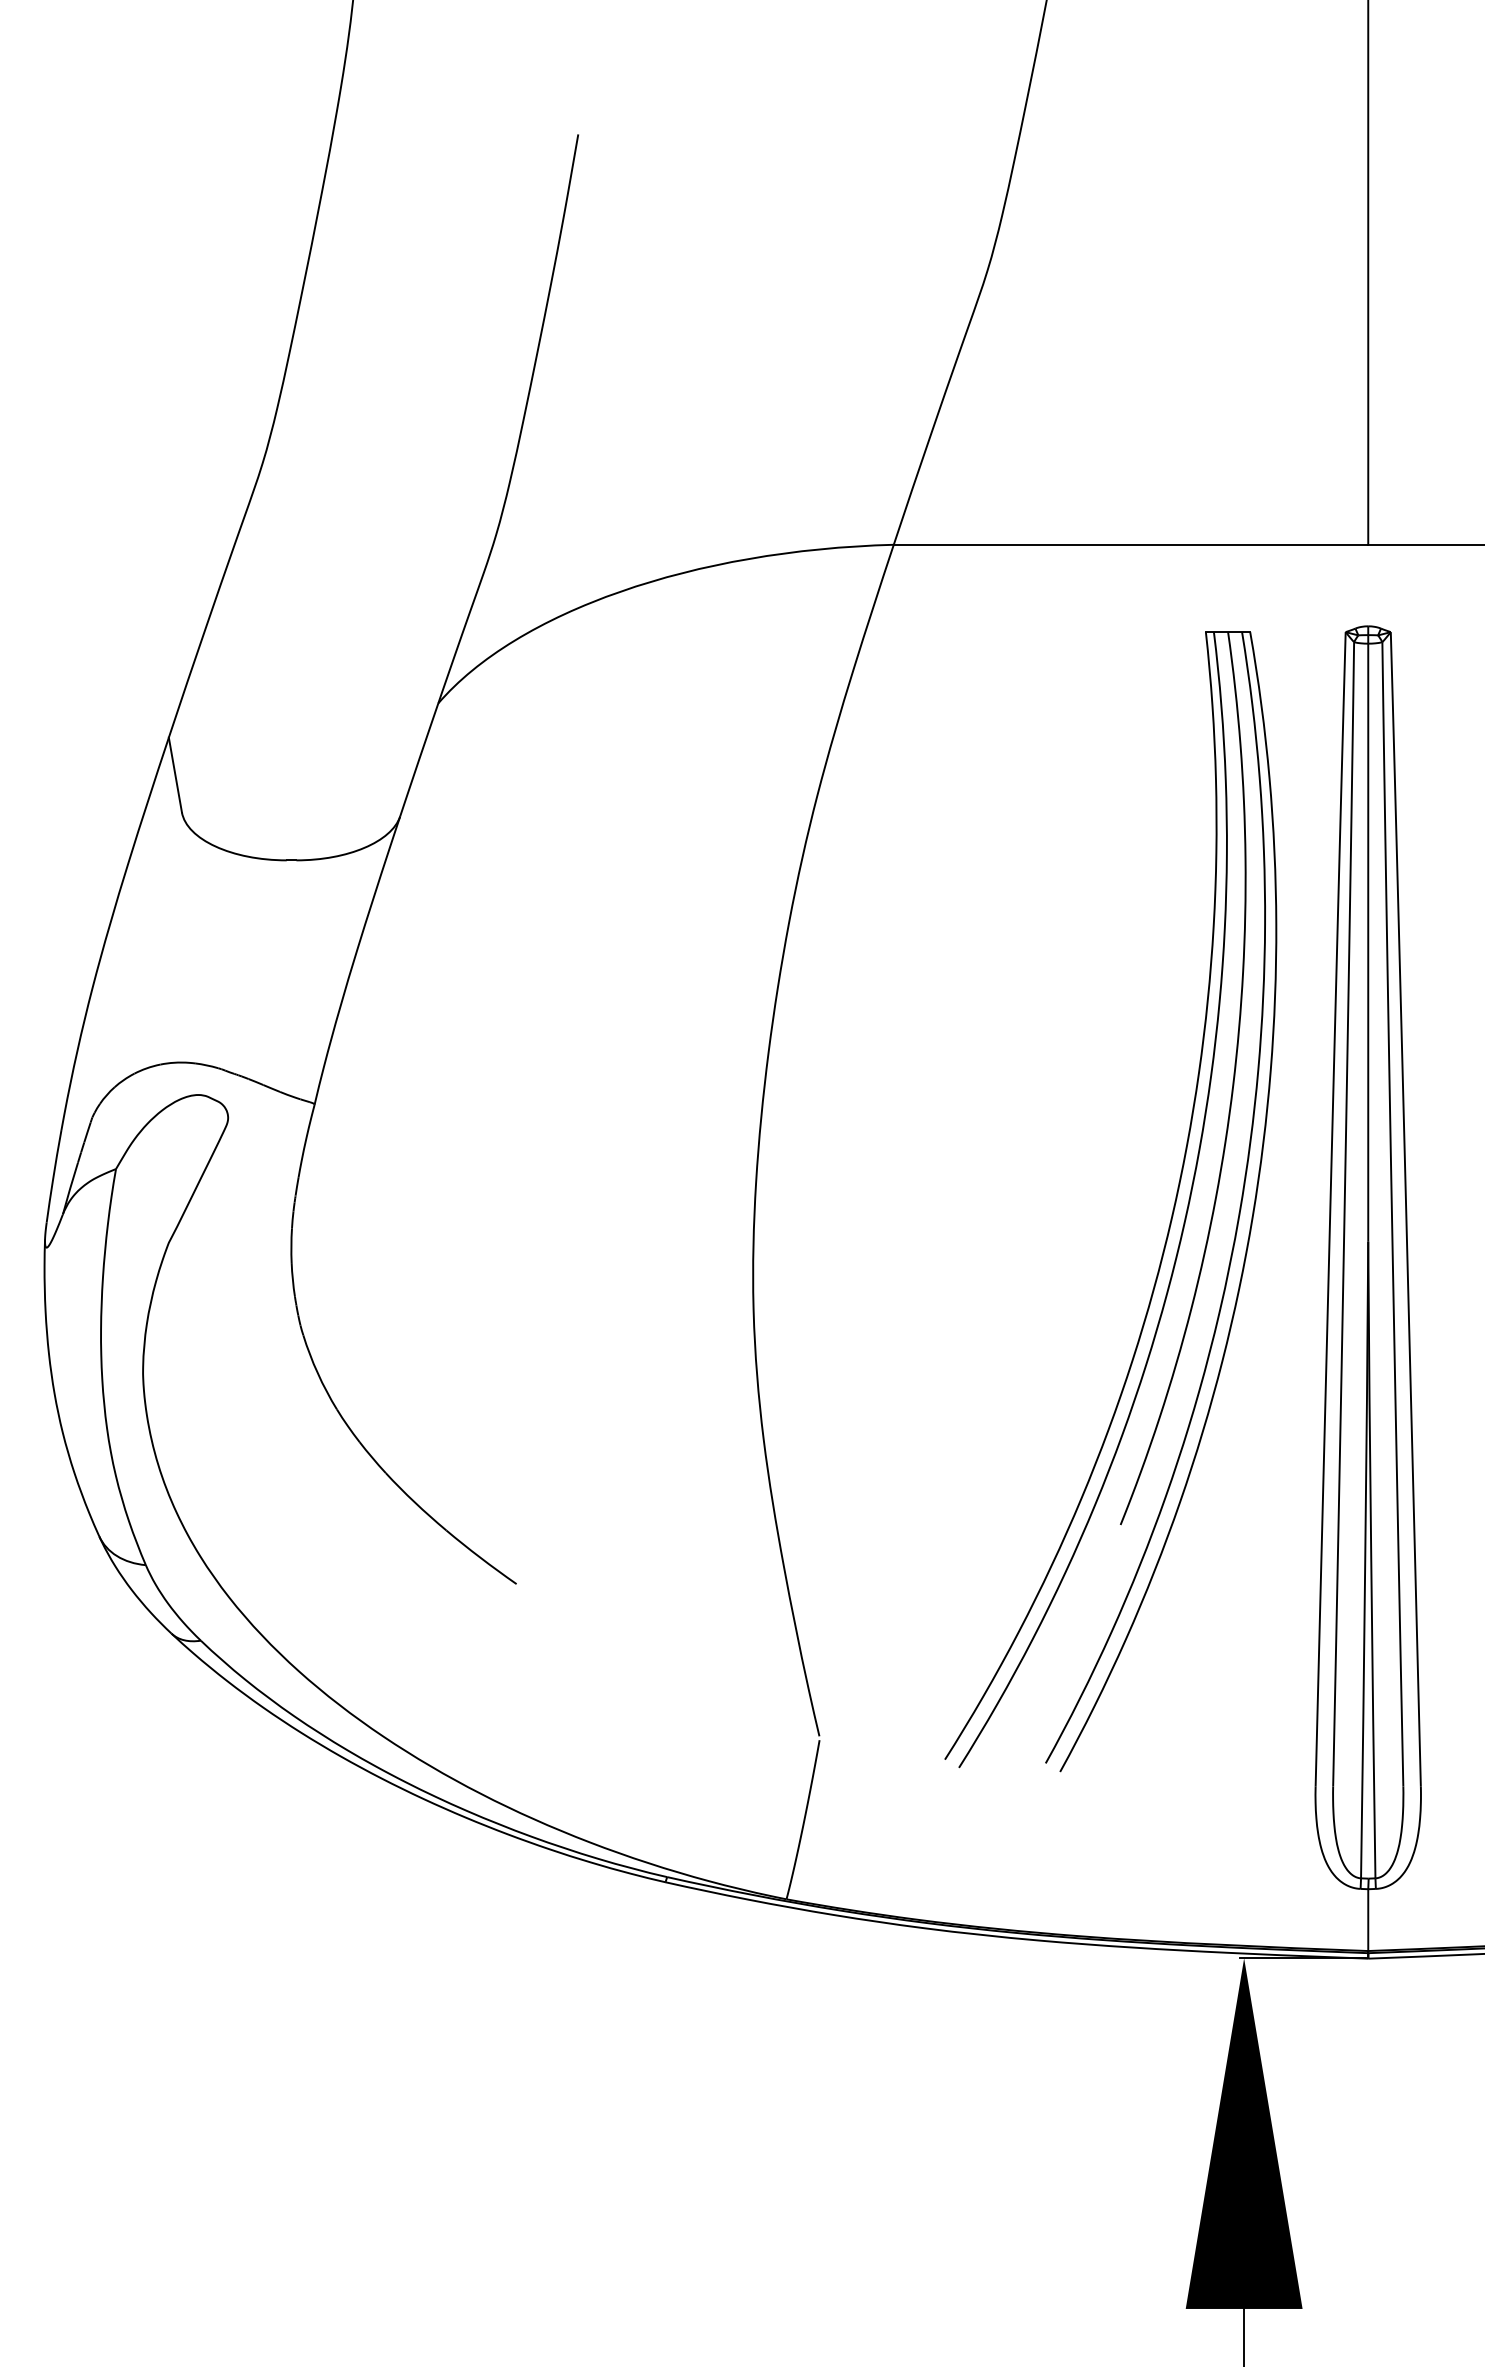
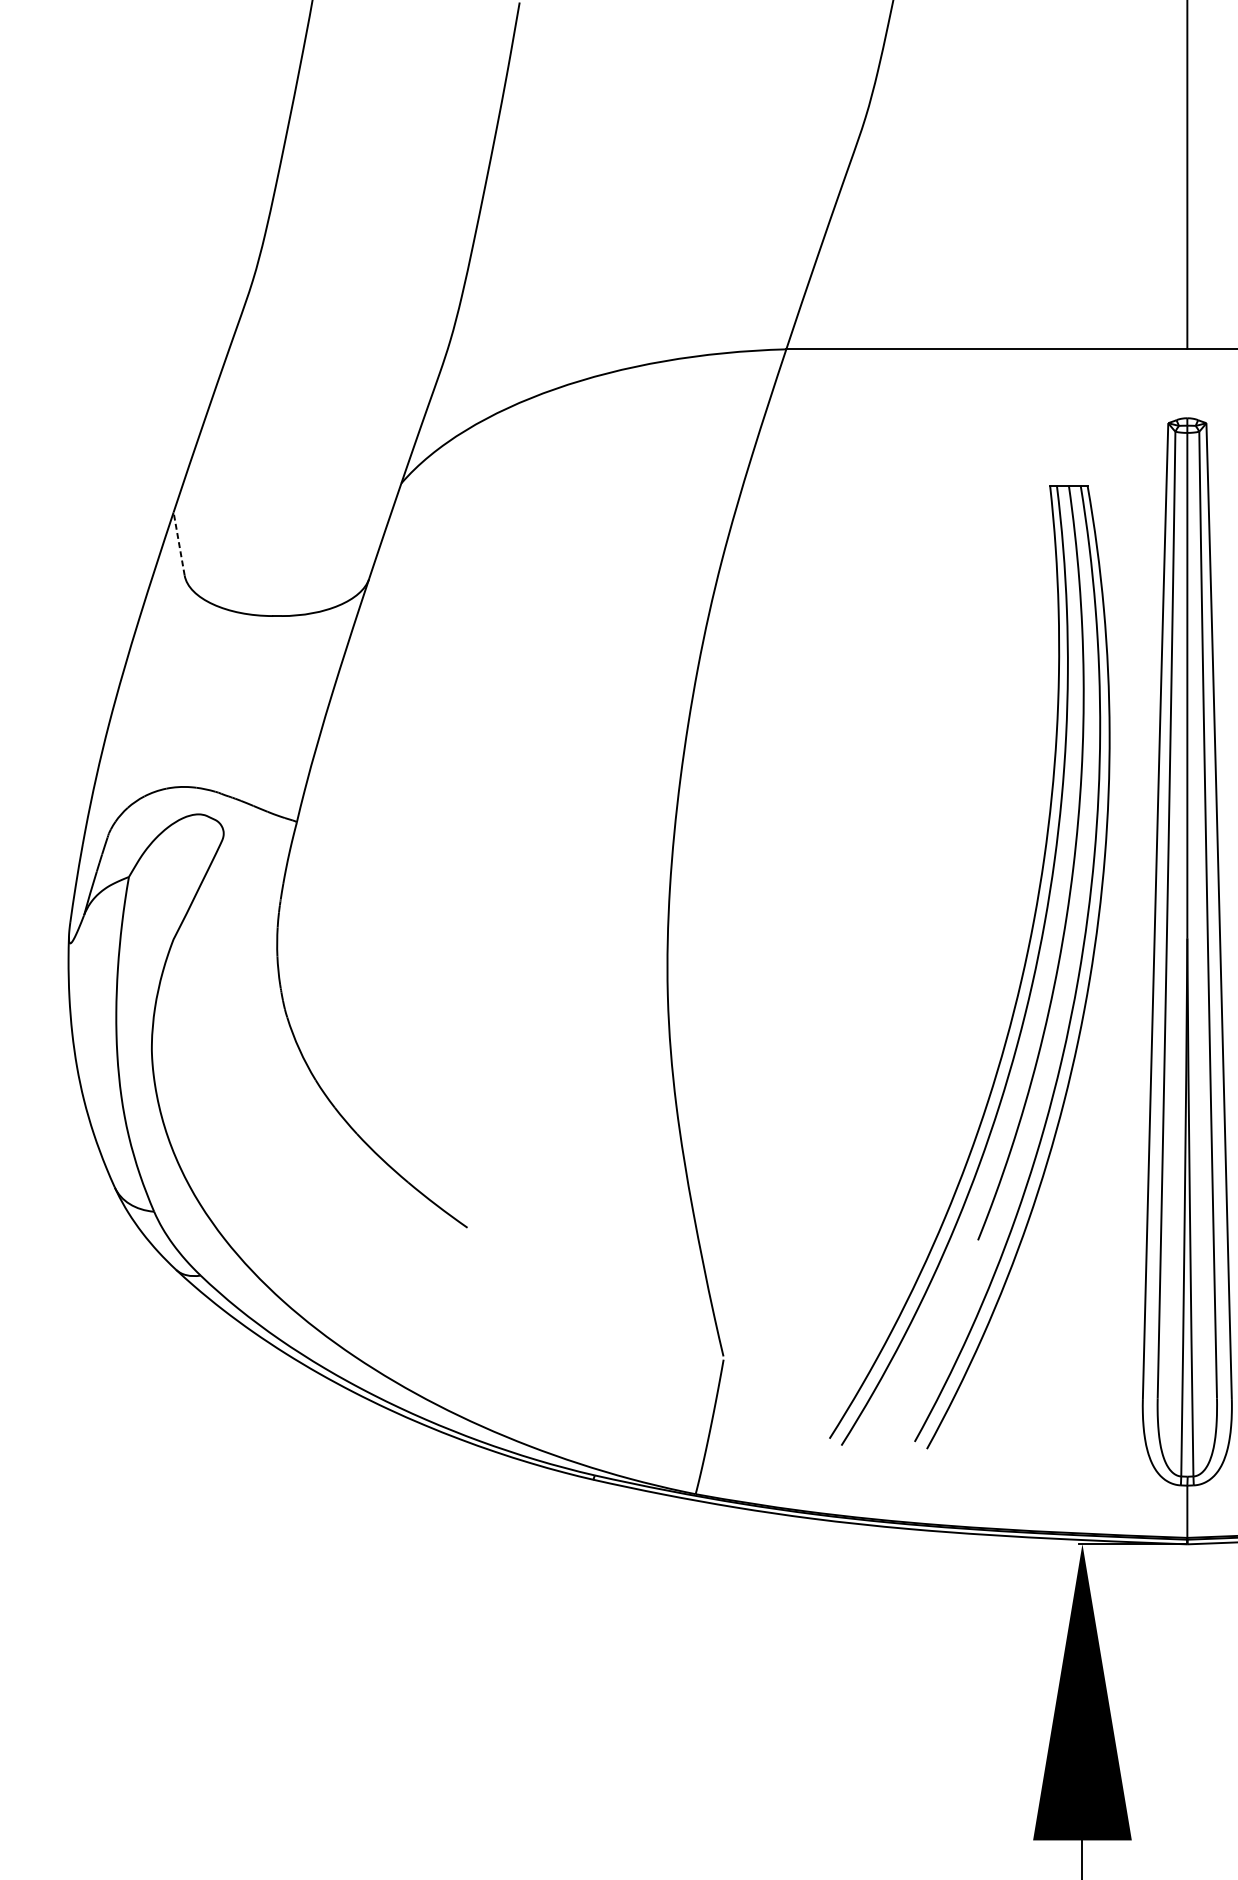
line: (175, 775) -> (179, 544), solid -> dashed
part: (1170, 1218) -> (1020, 981), moved

